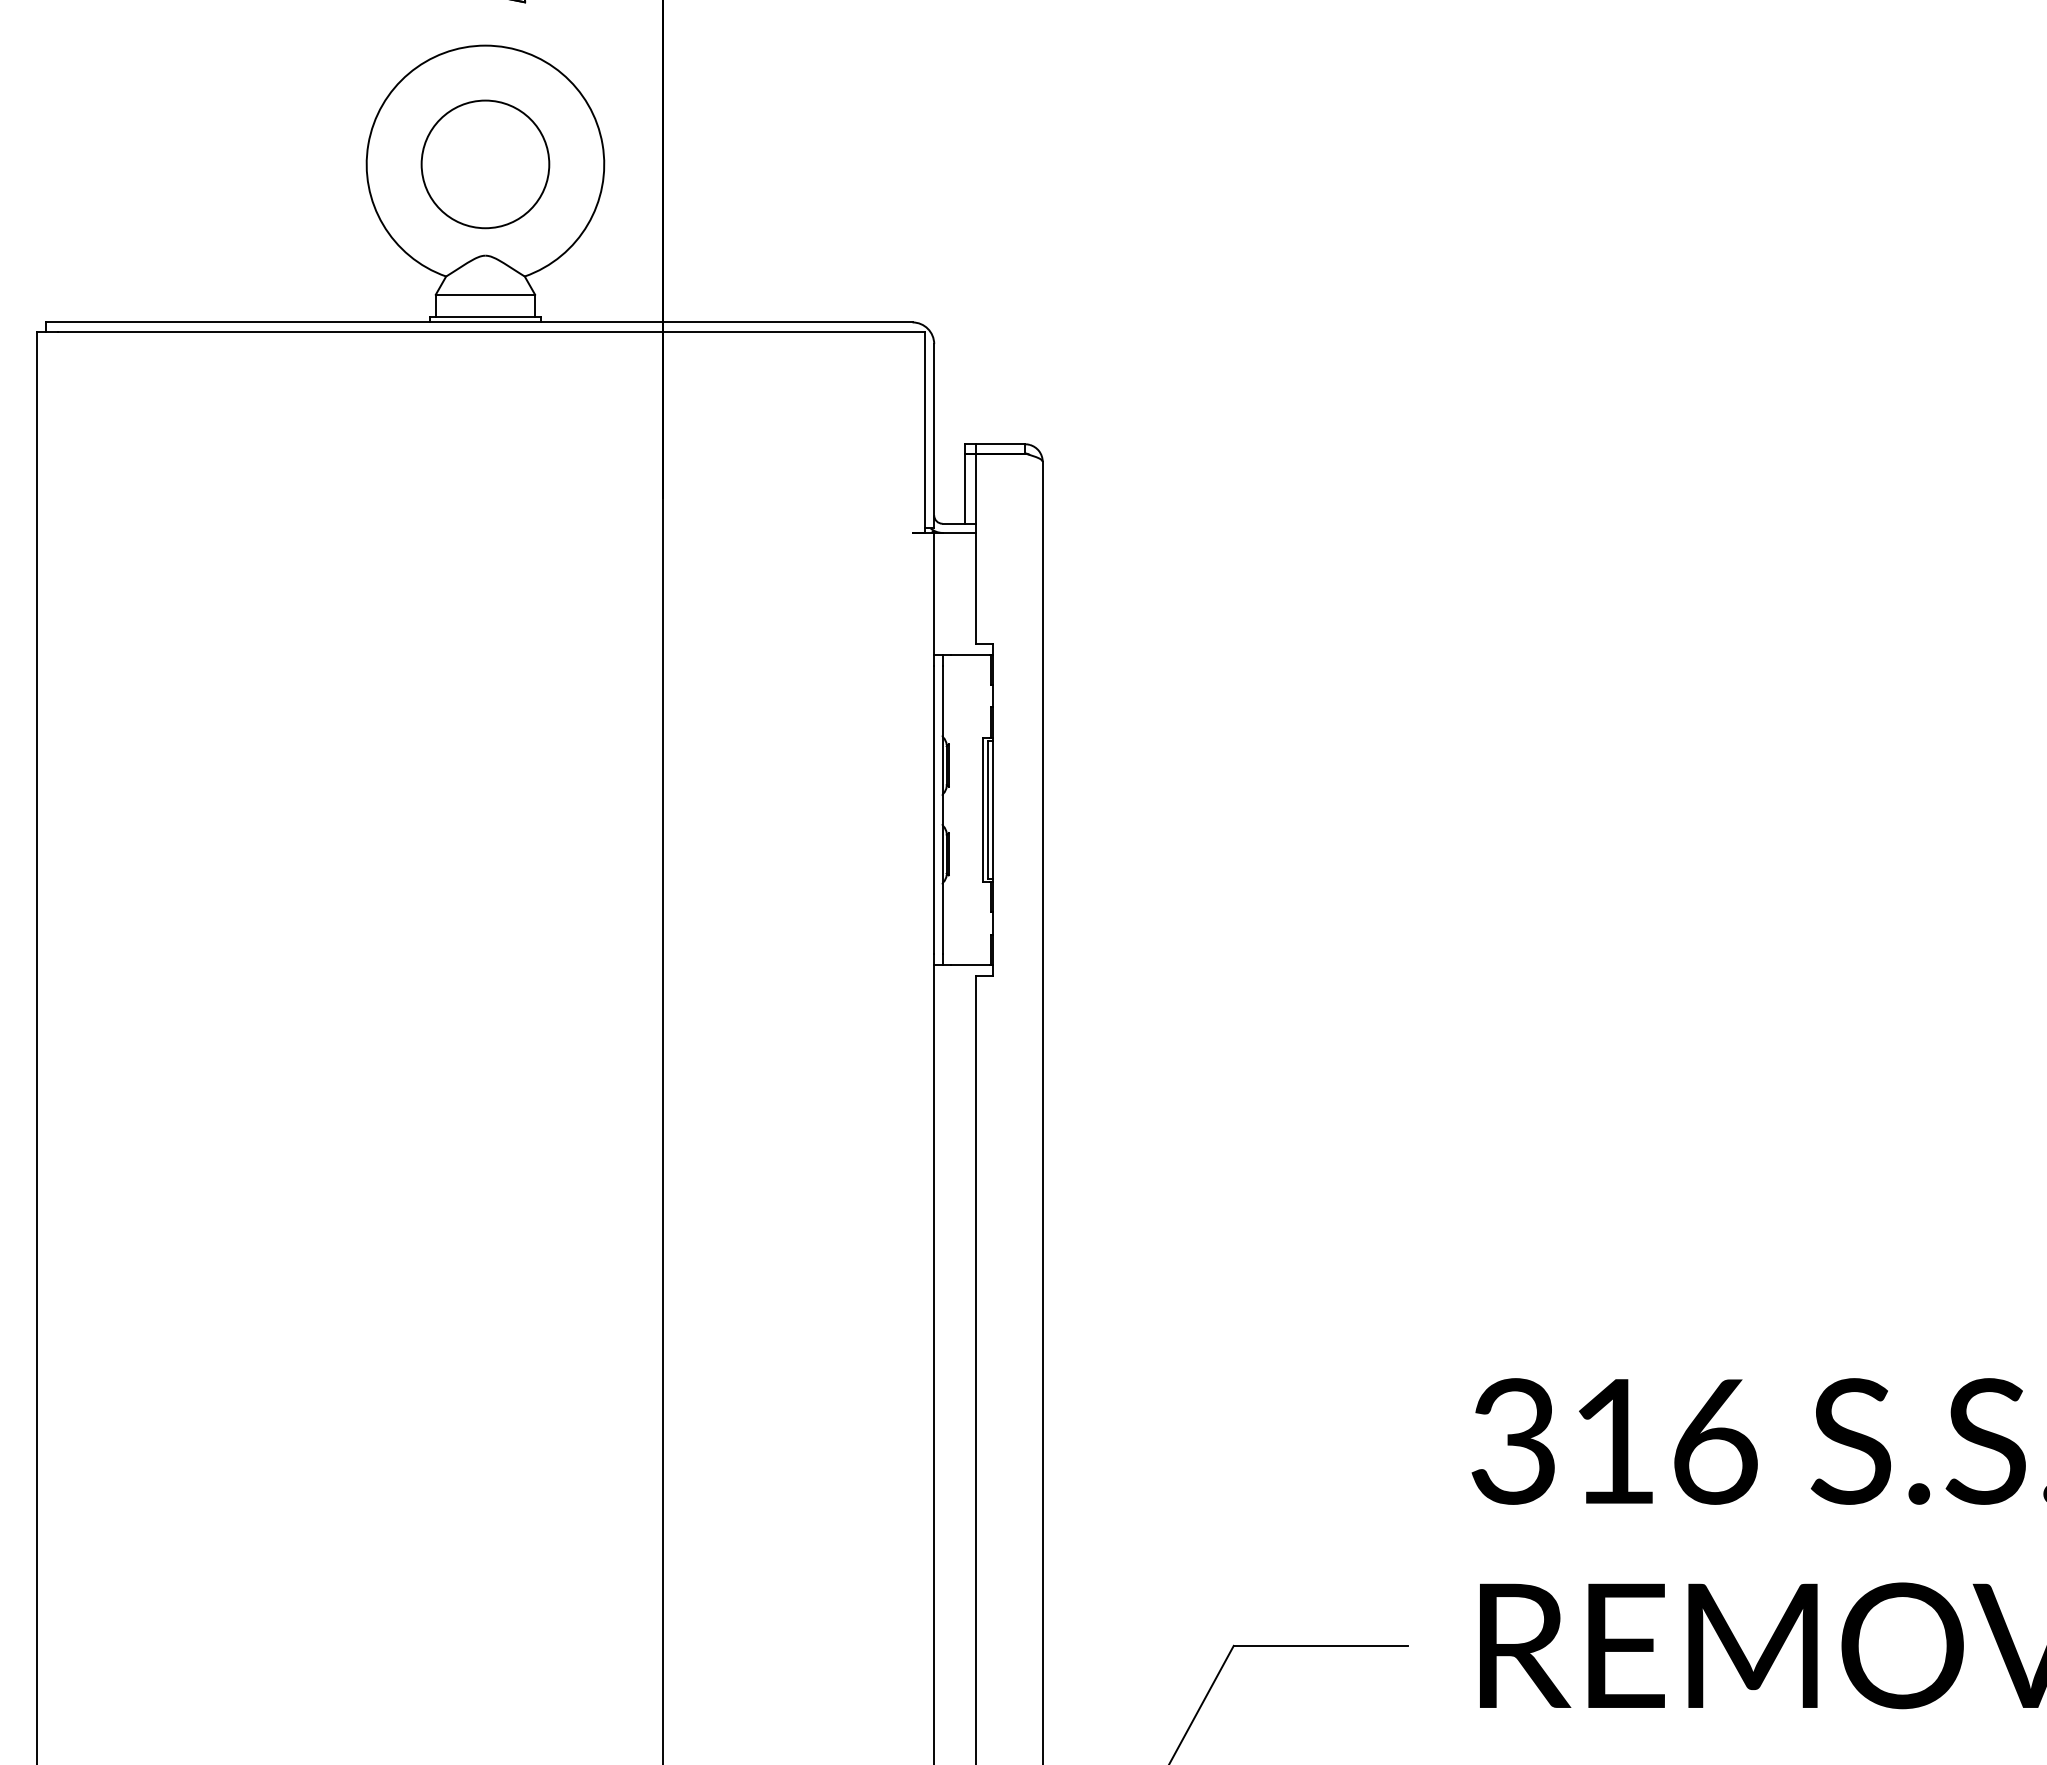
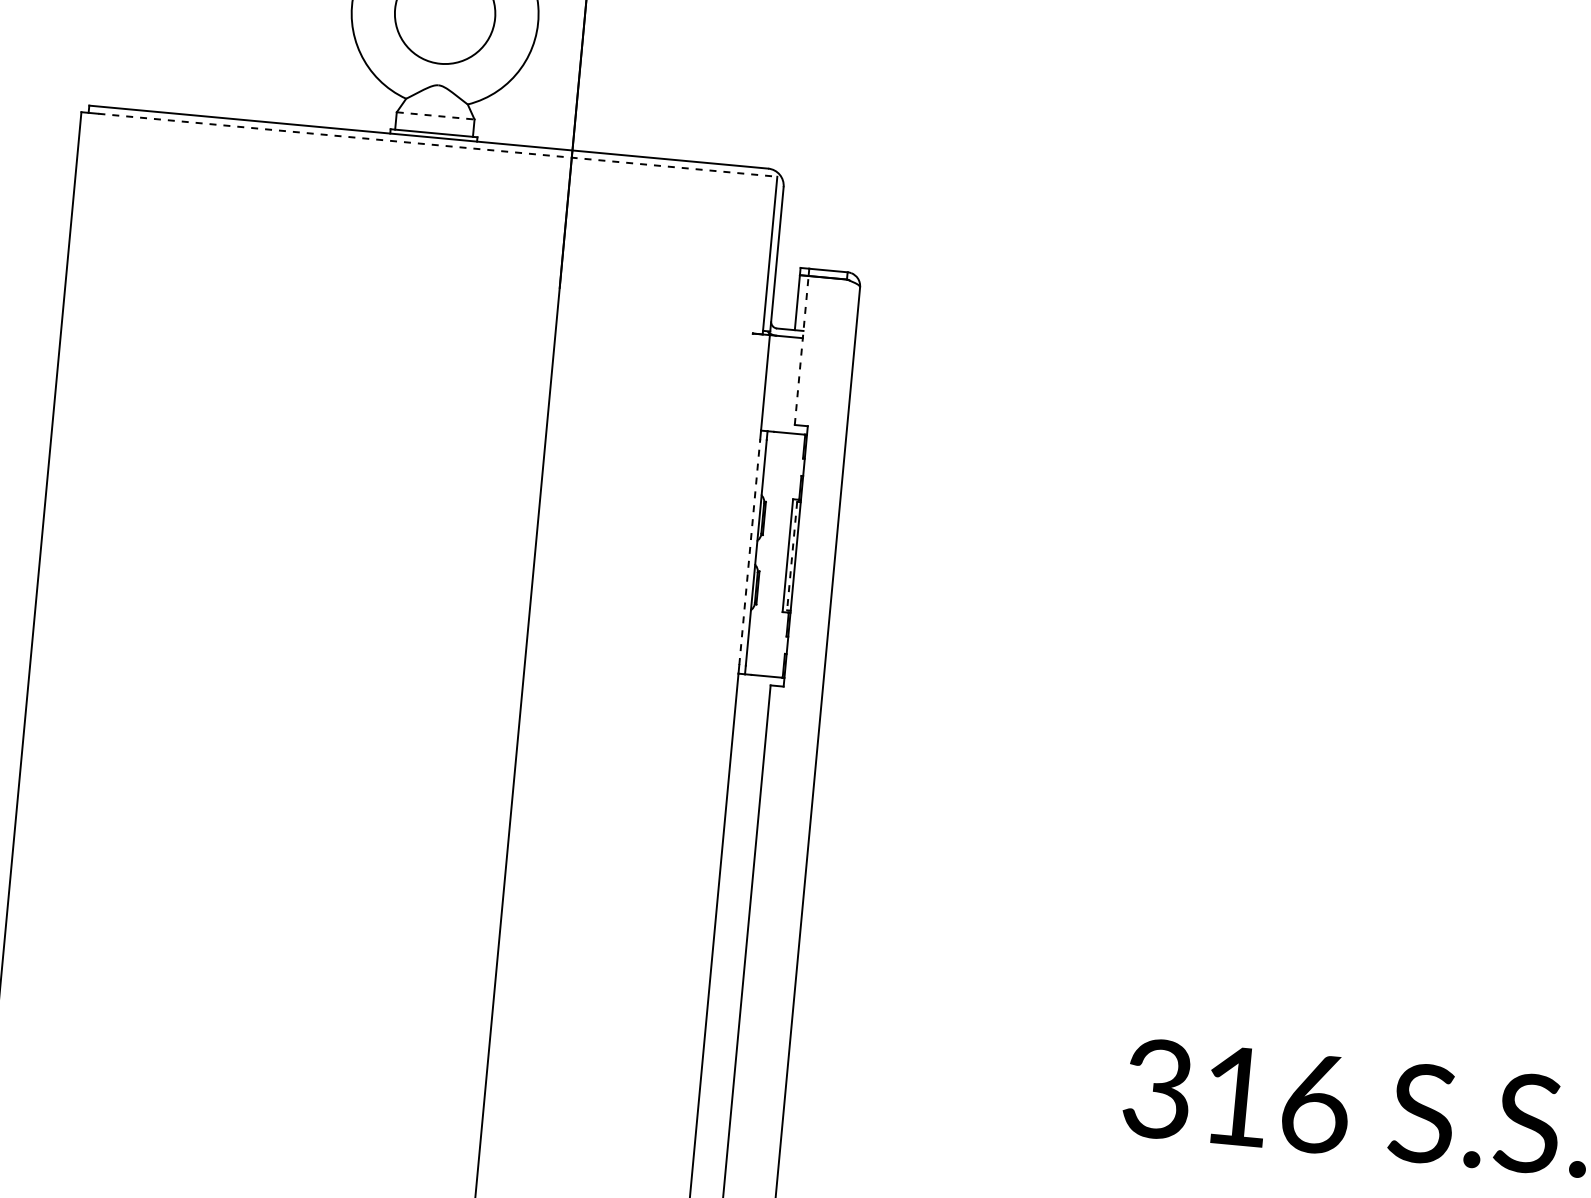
line: (485, 294) -> (435, 115), solid -> dashed
line: (492, 331) -> (438, 145), solid -> dashed
line: (976, 548) -> (801, 350), solid -> dashed
line: (934, 809) -> (750, 551), solid -> dashed
line: (988, 810) -> (792, 556), solid -> dashed

